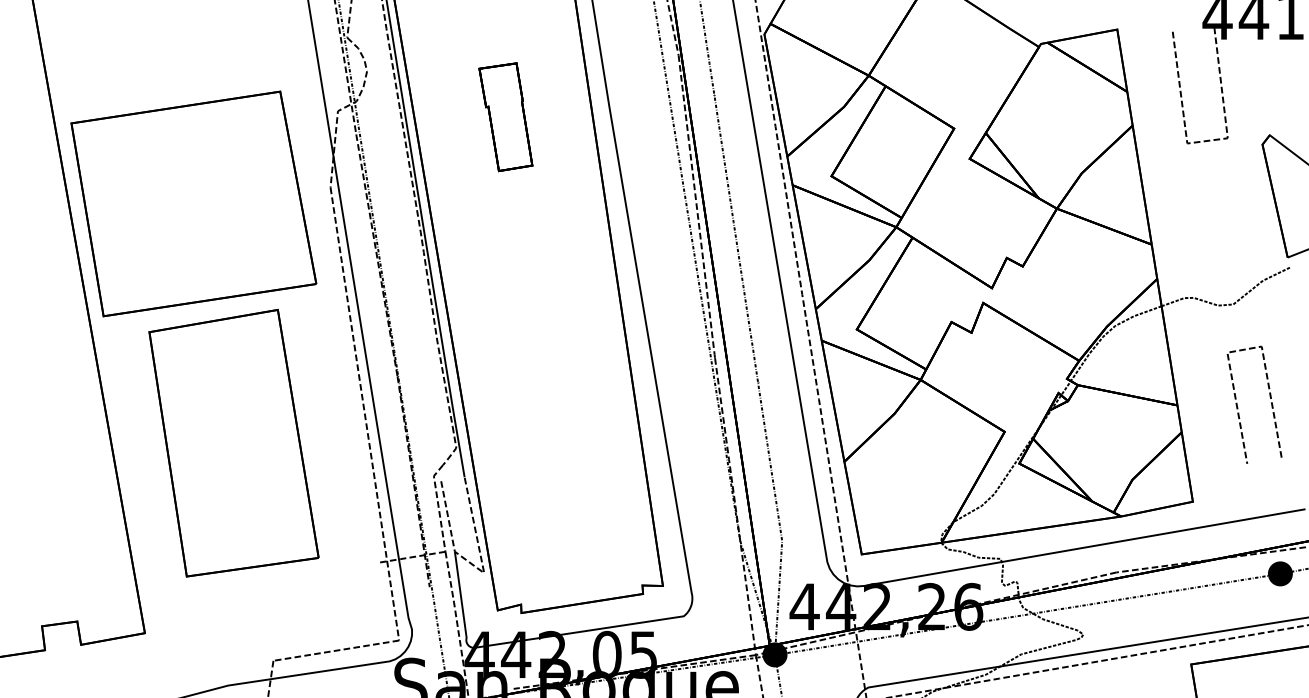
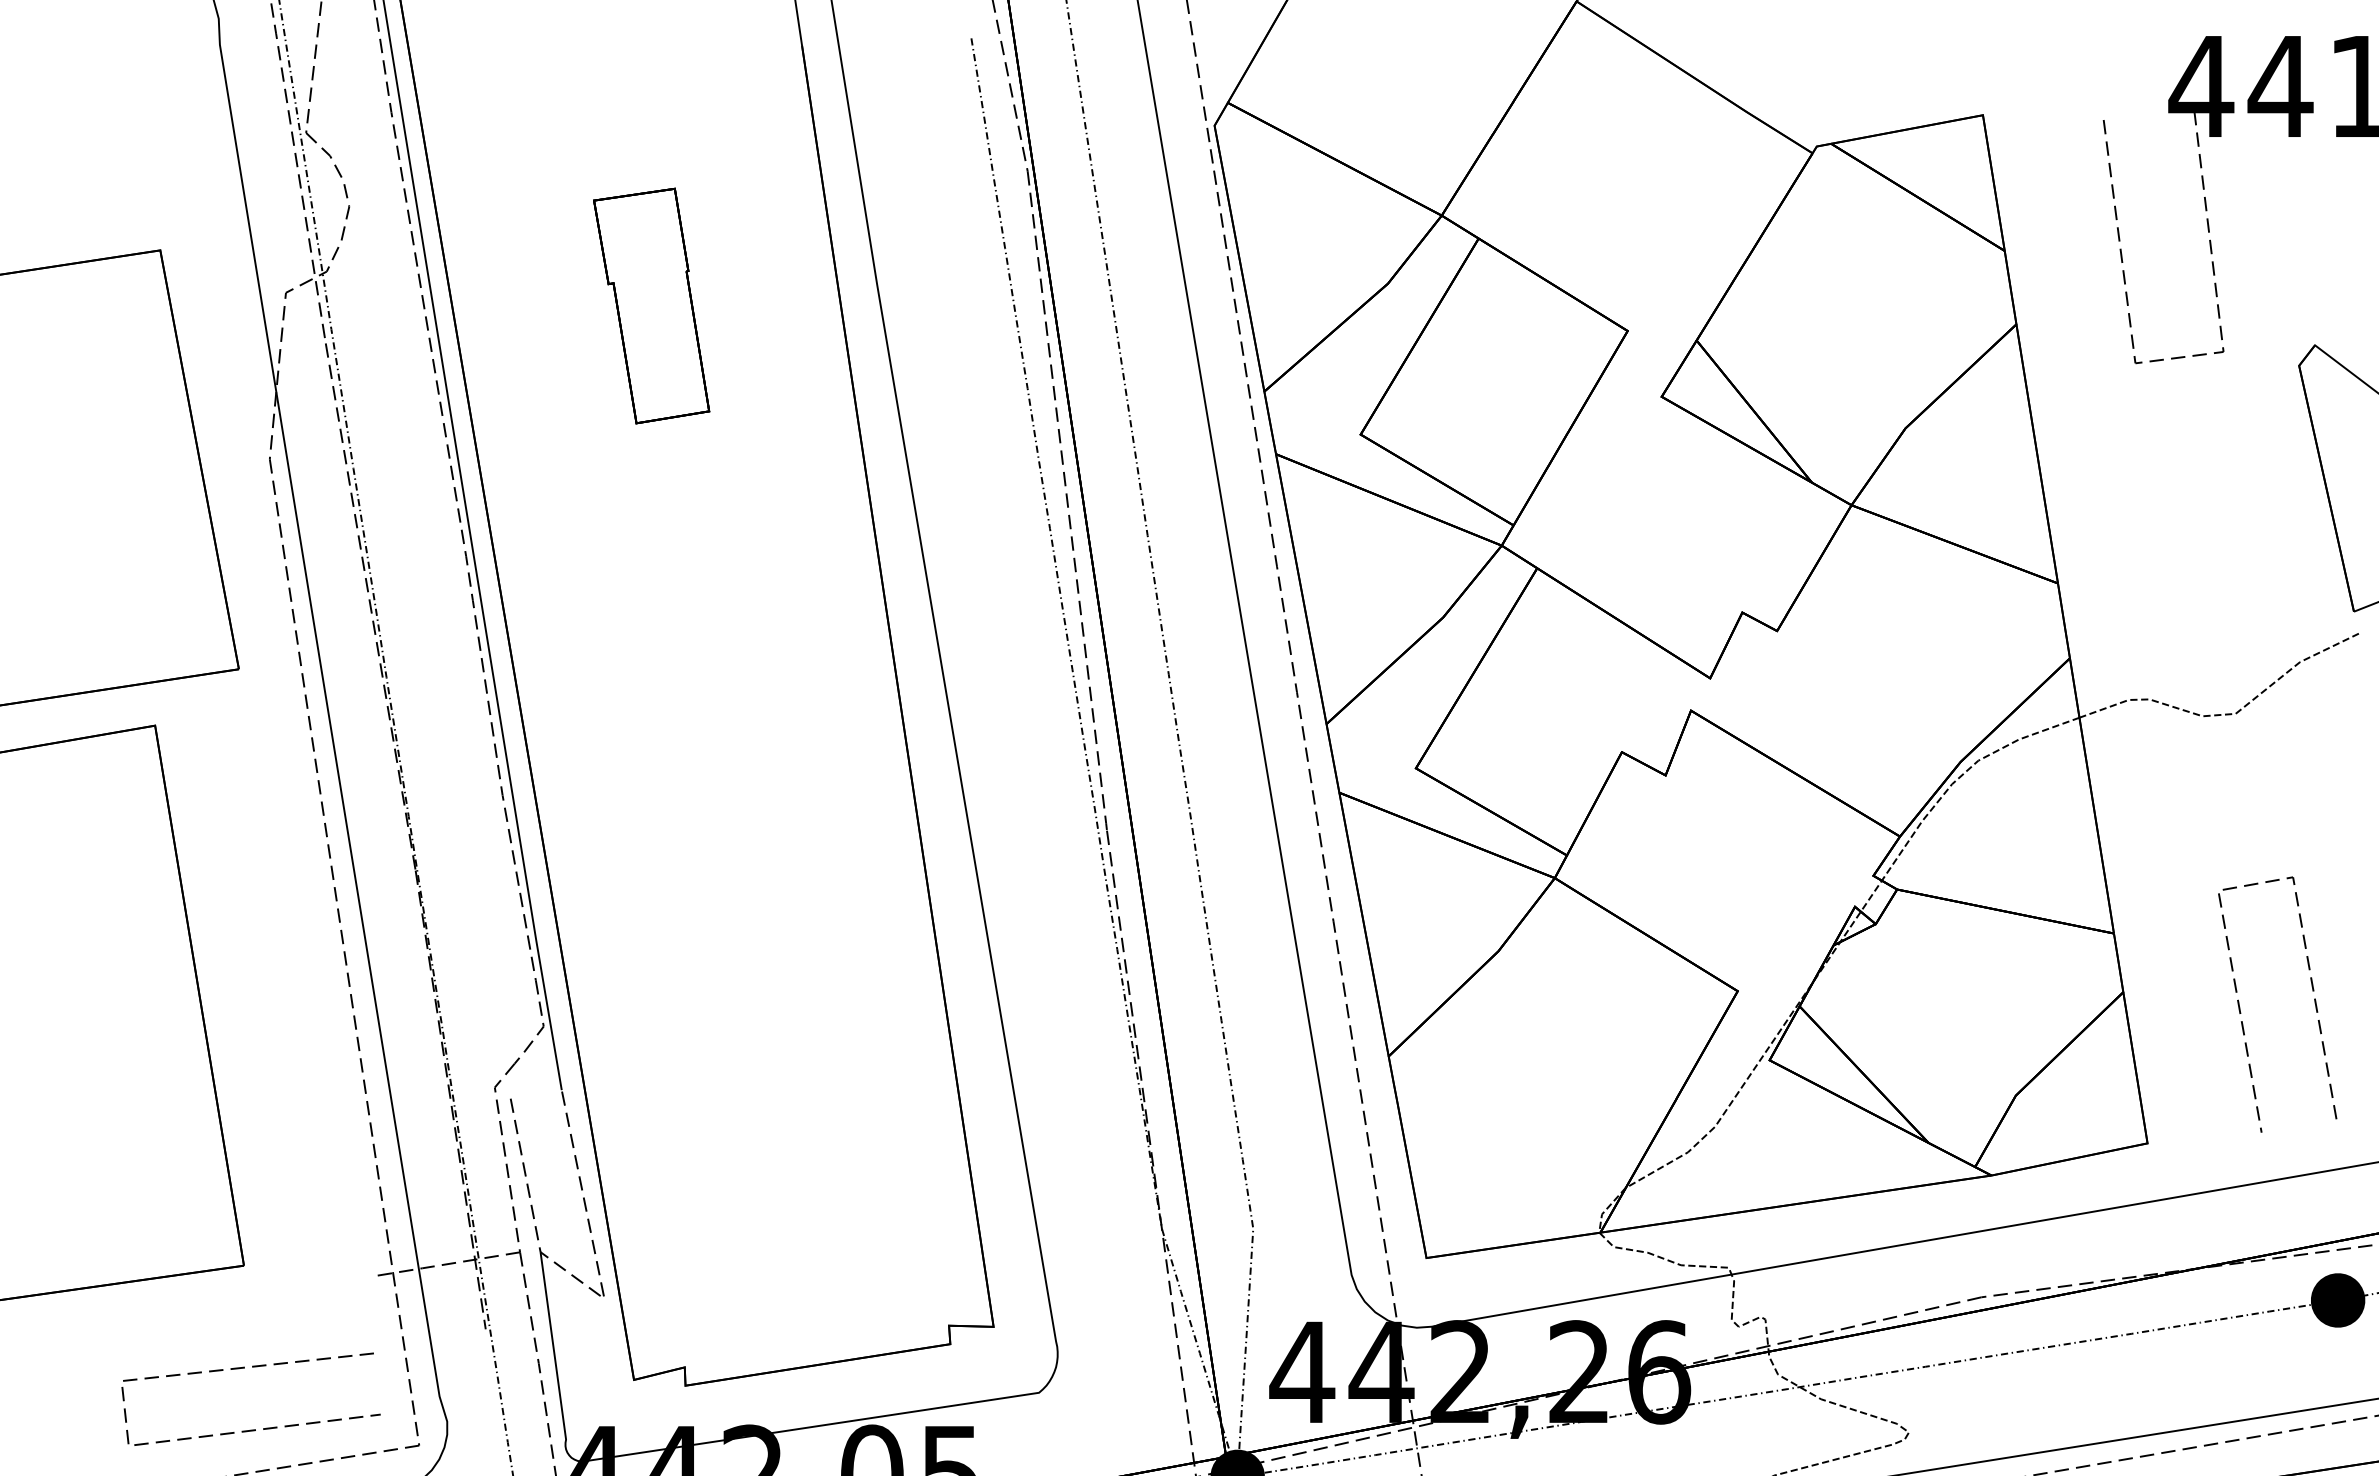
line: (1238, 407) -> (2242, 1009), moved
line: (321, 632) -> (250, 1428), added

